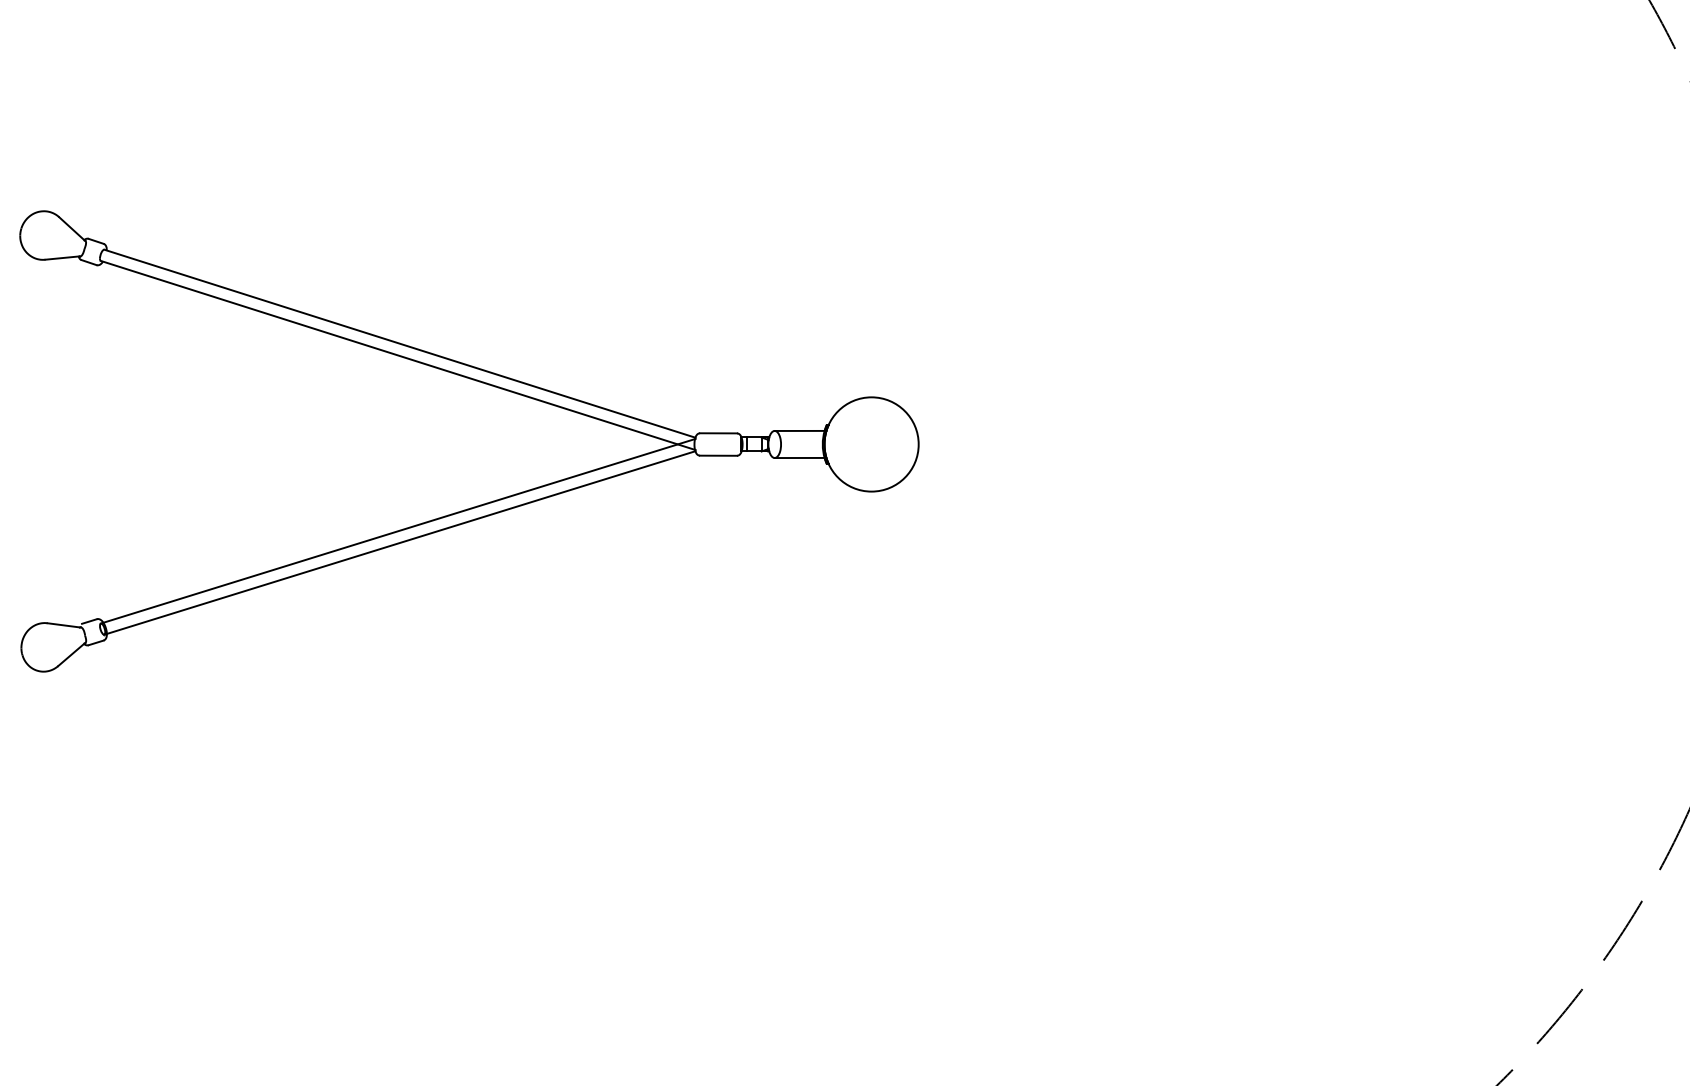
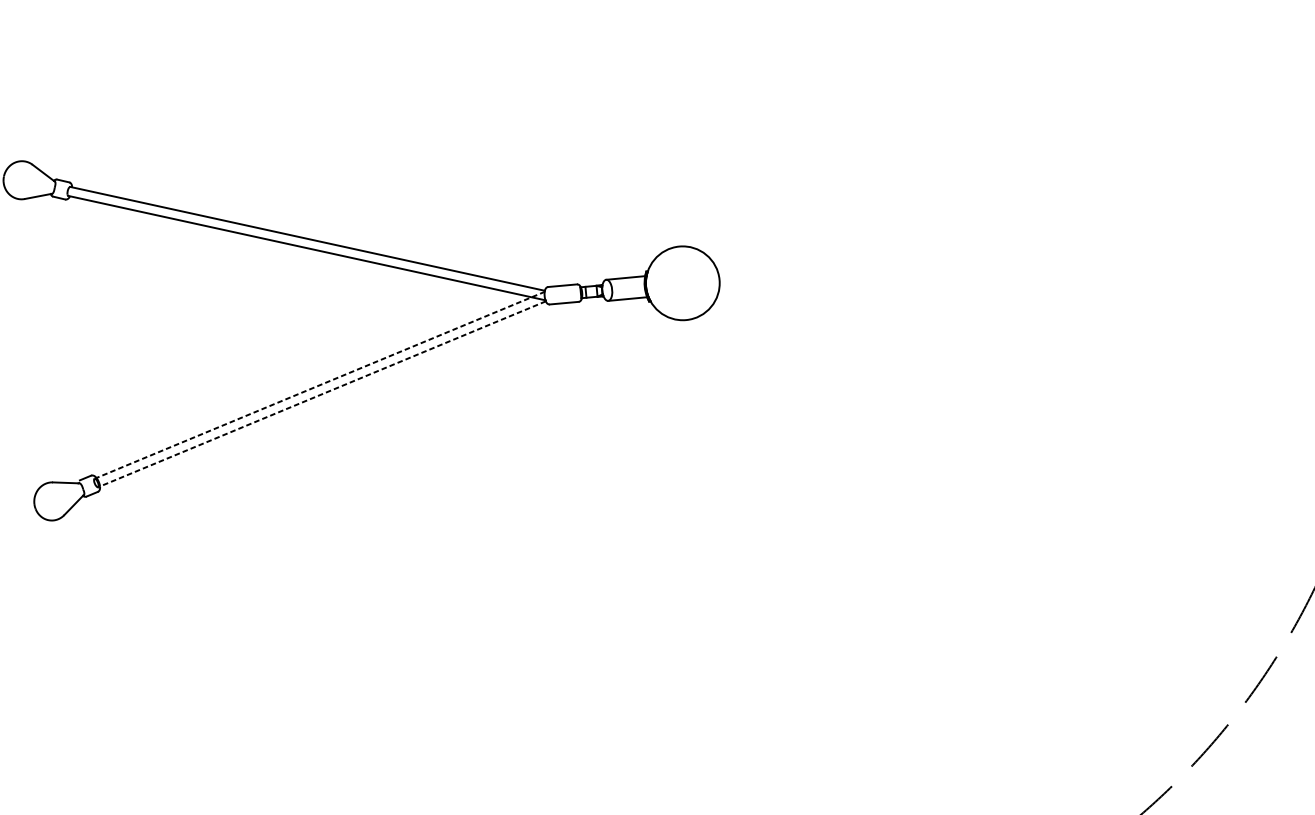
line: (397, 531) -> (319, 385), solid -> dashed
line: (399, 543) -> (321, 394), solid -> dashed

